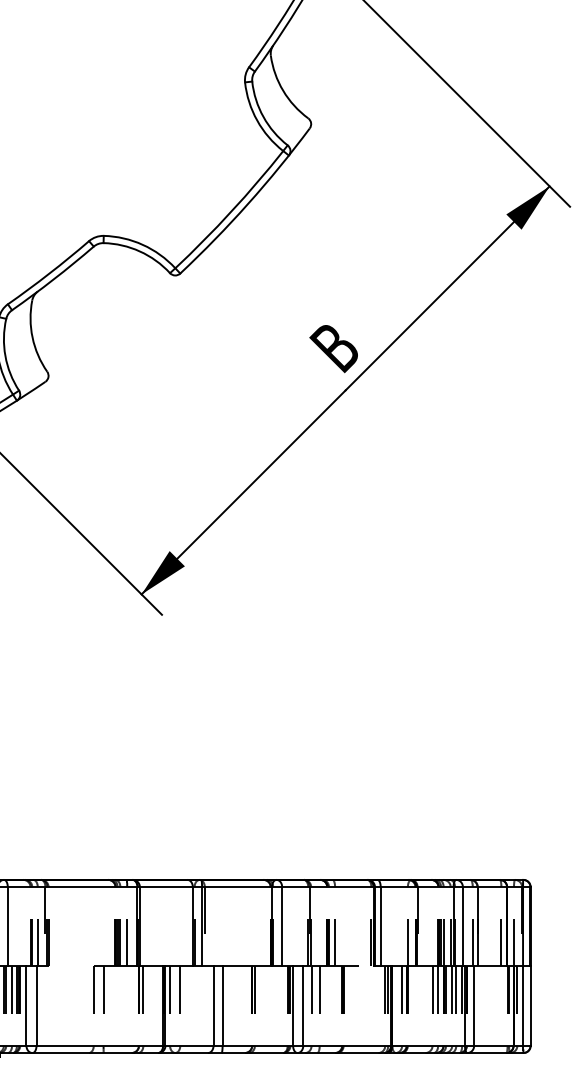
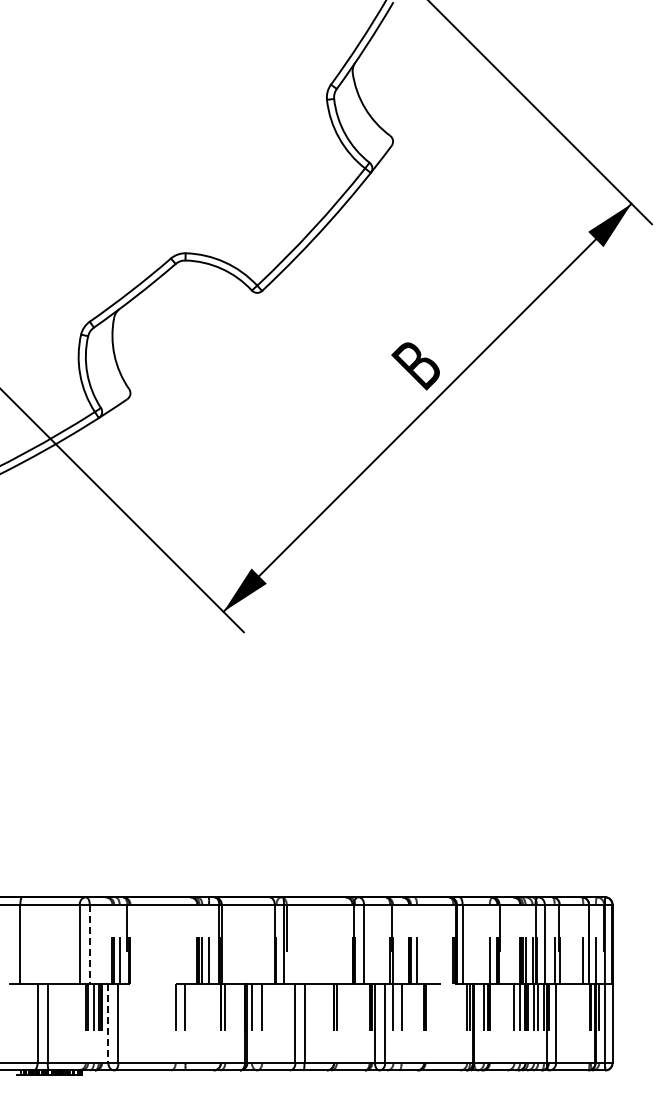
line: (7, 927) -> (89, 944), solid -> dashed
line: (26, 1006) -> (108, 1023), solid -> dashed

